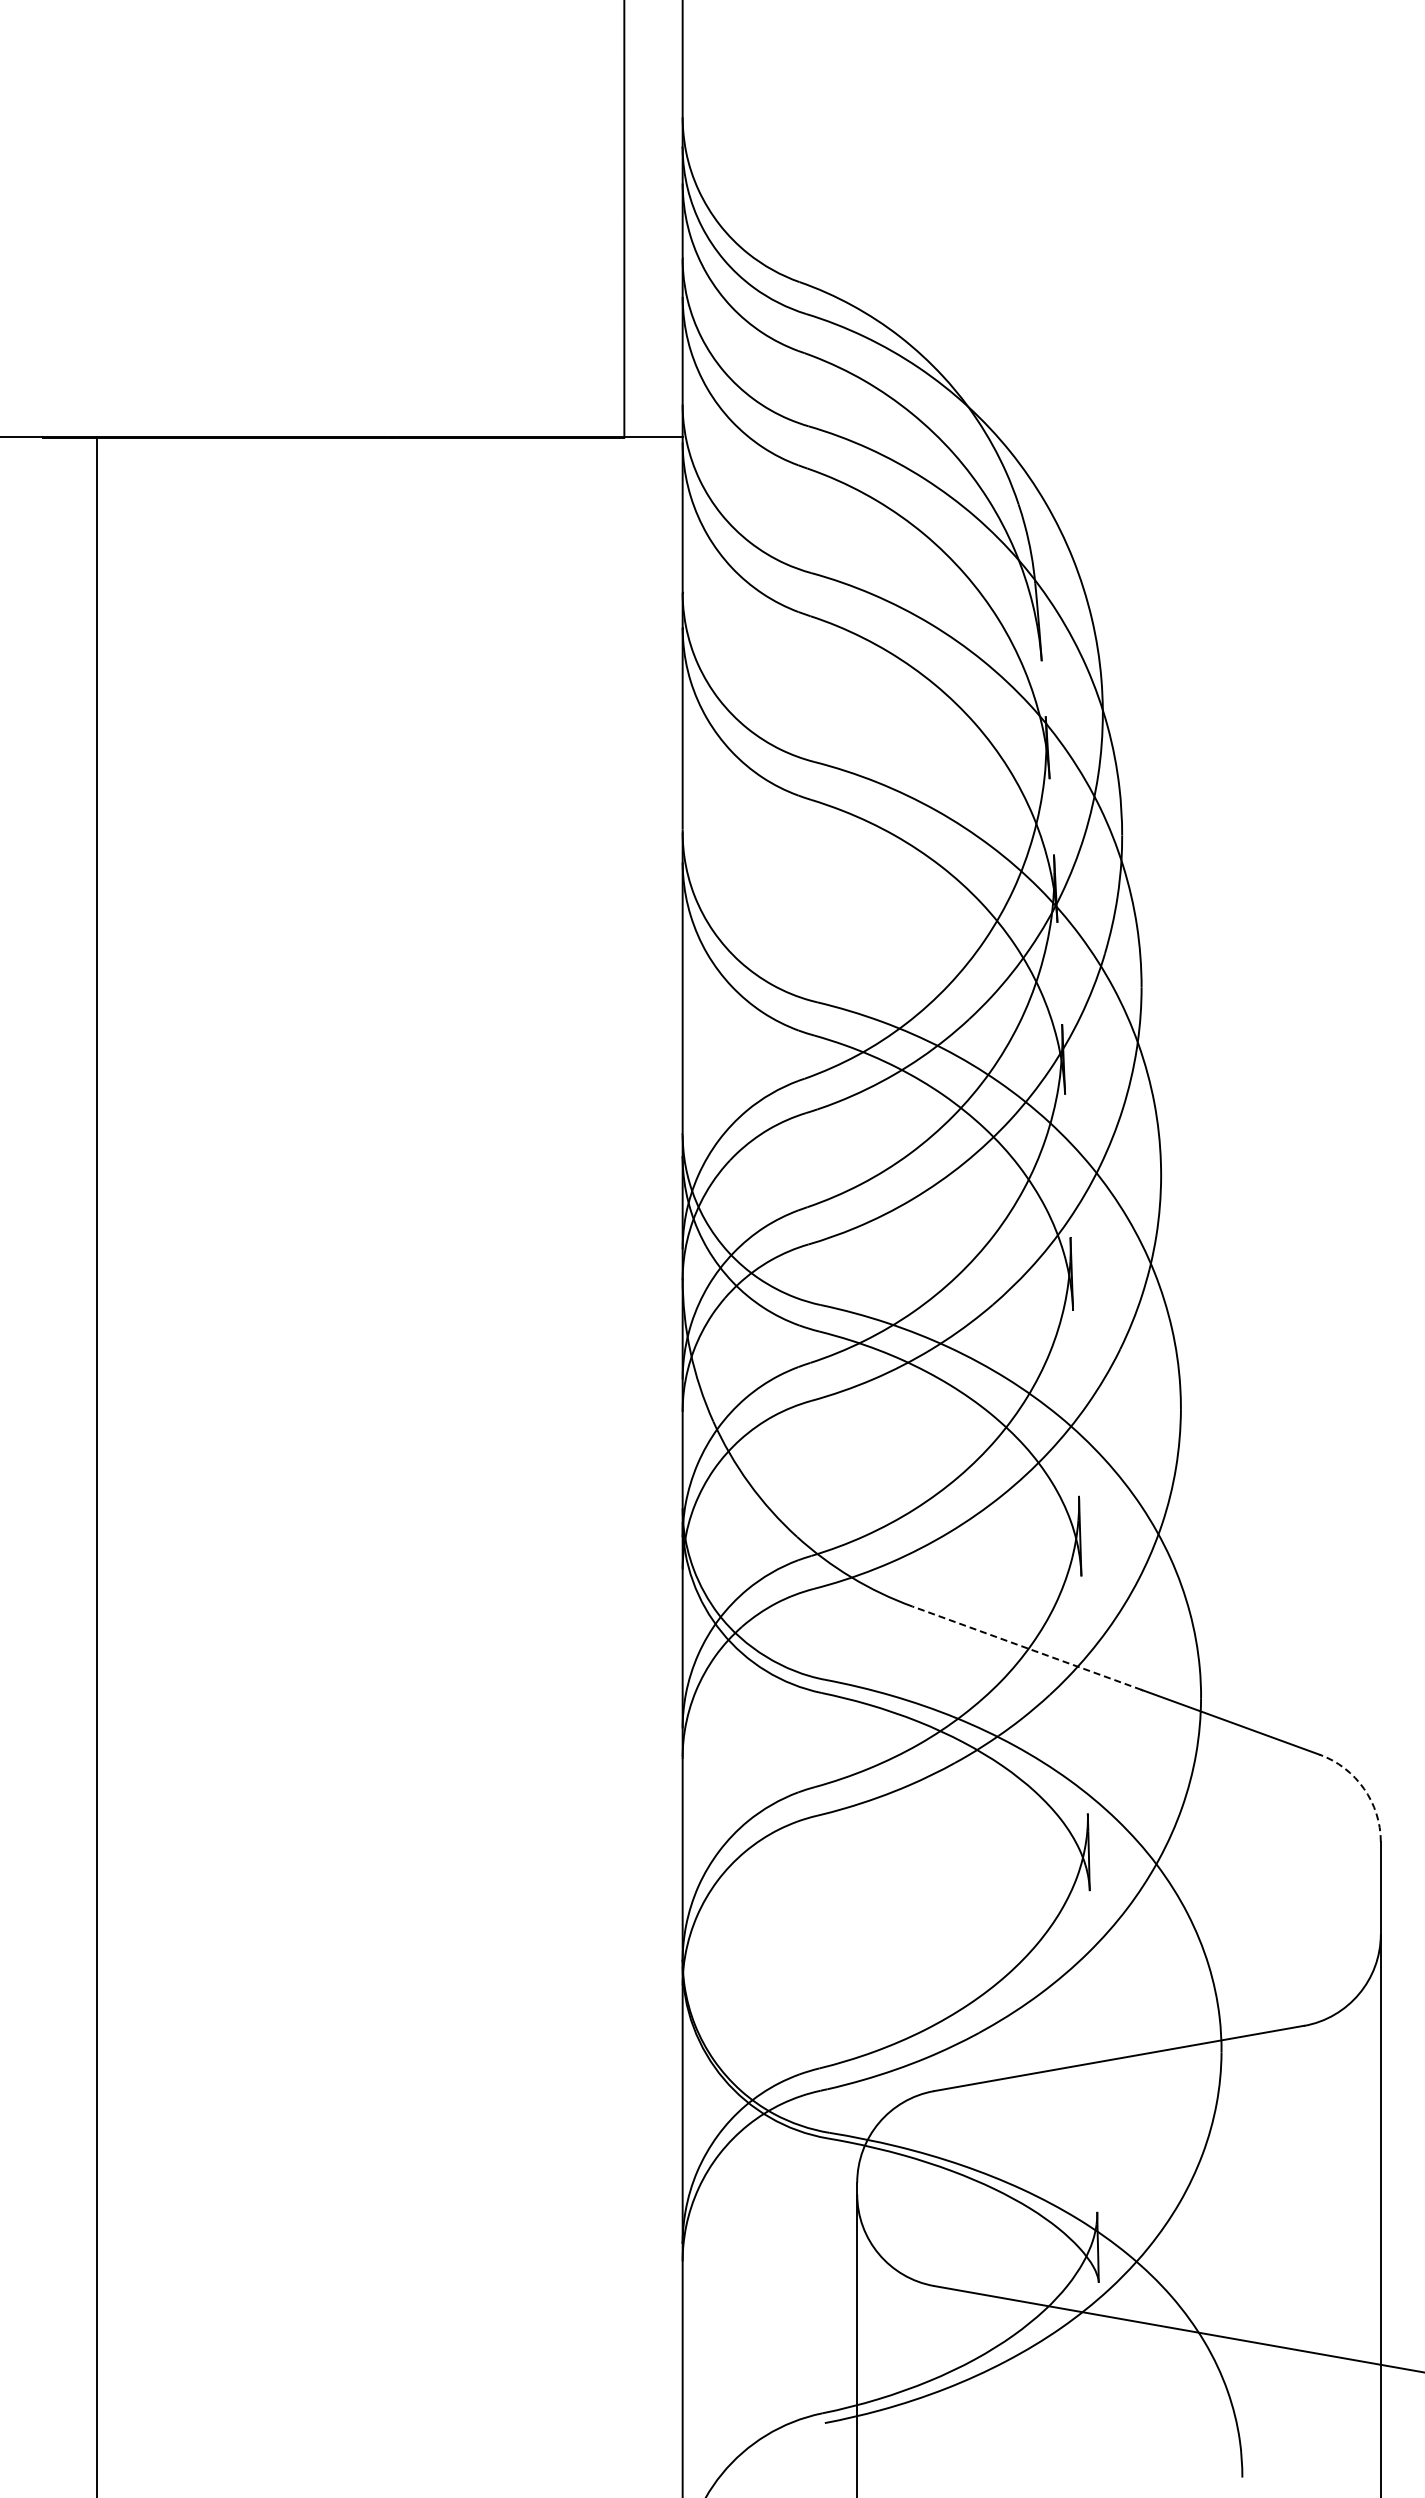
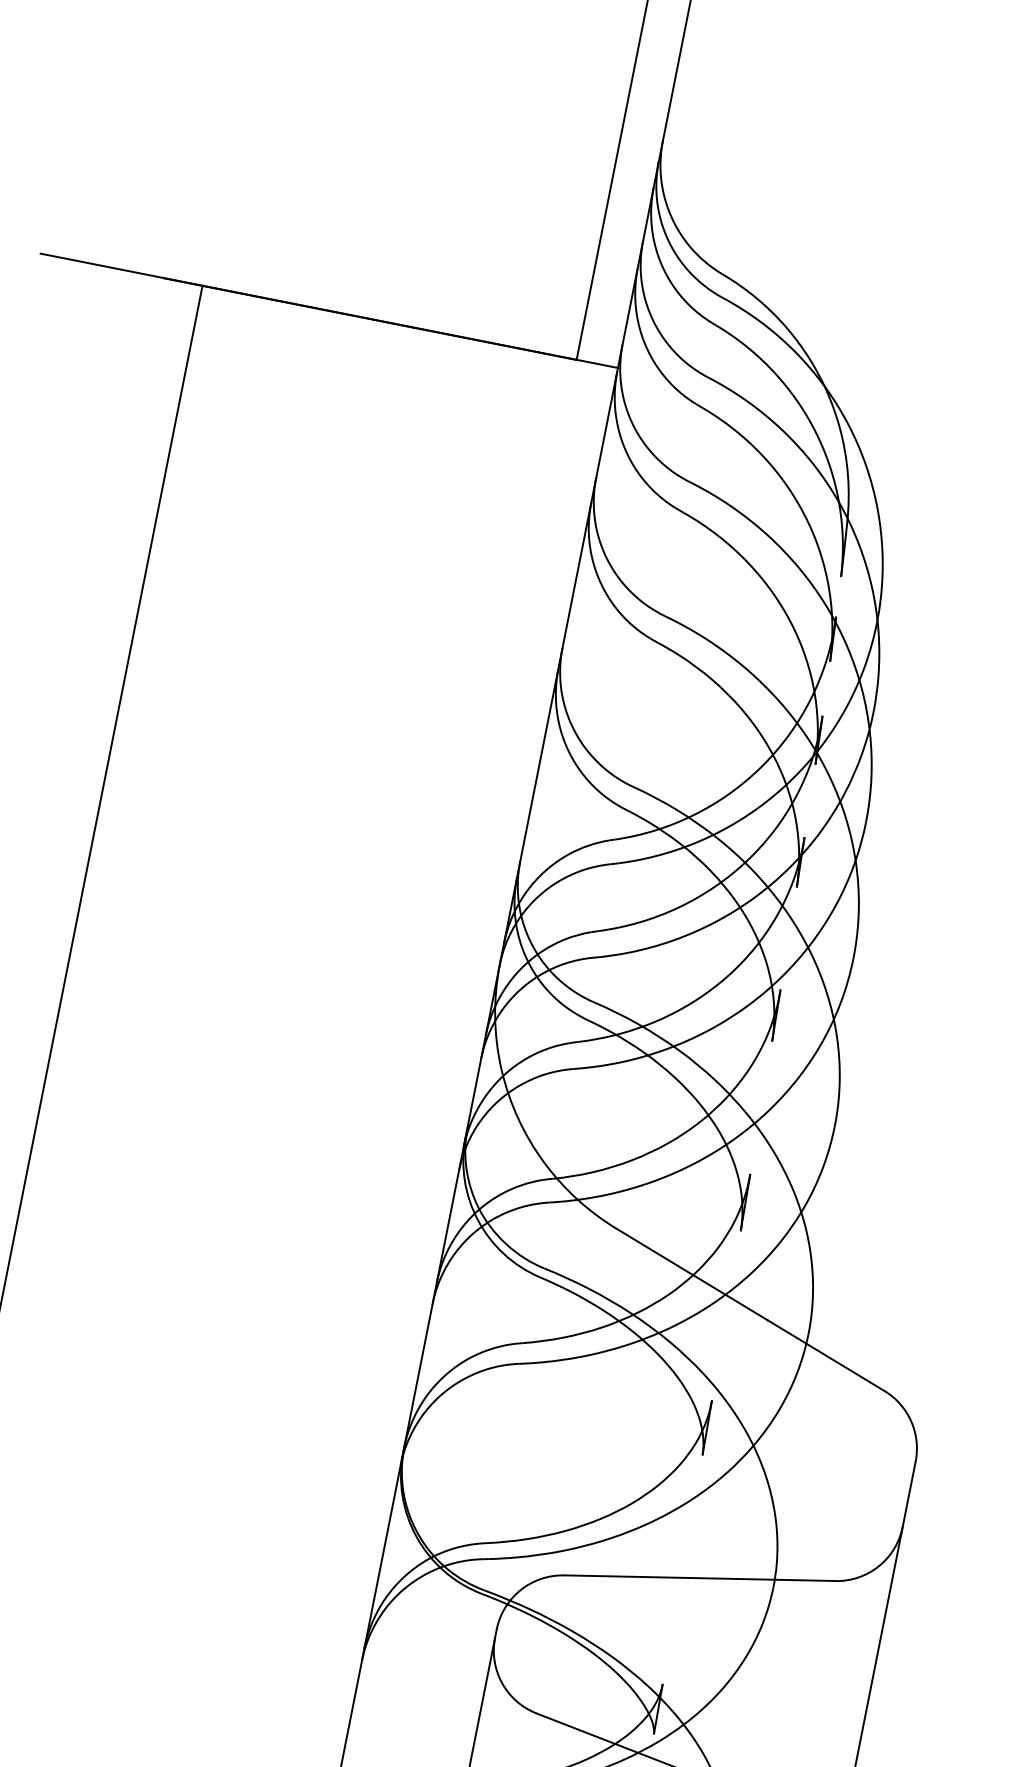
line: (1026, 1648) -> (691, 1274), dashed -> solid
arc: (1364, 1788) -> (911, 1421), dashed -> solid

